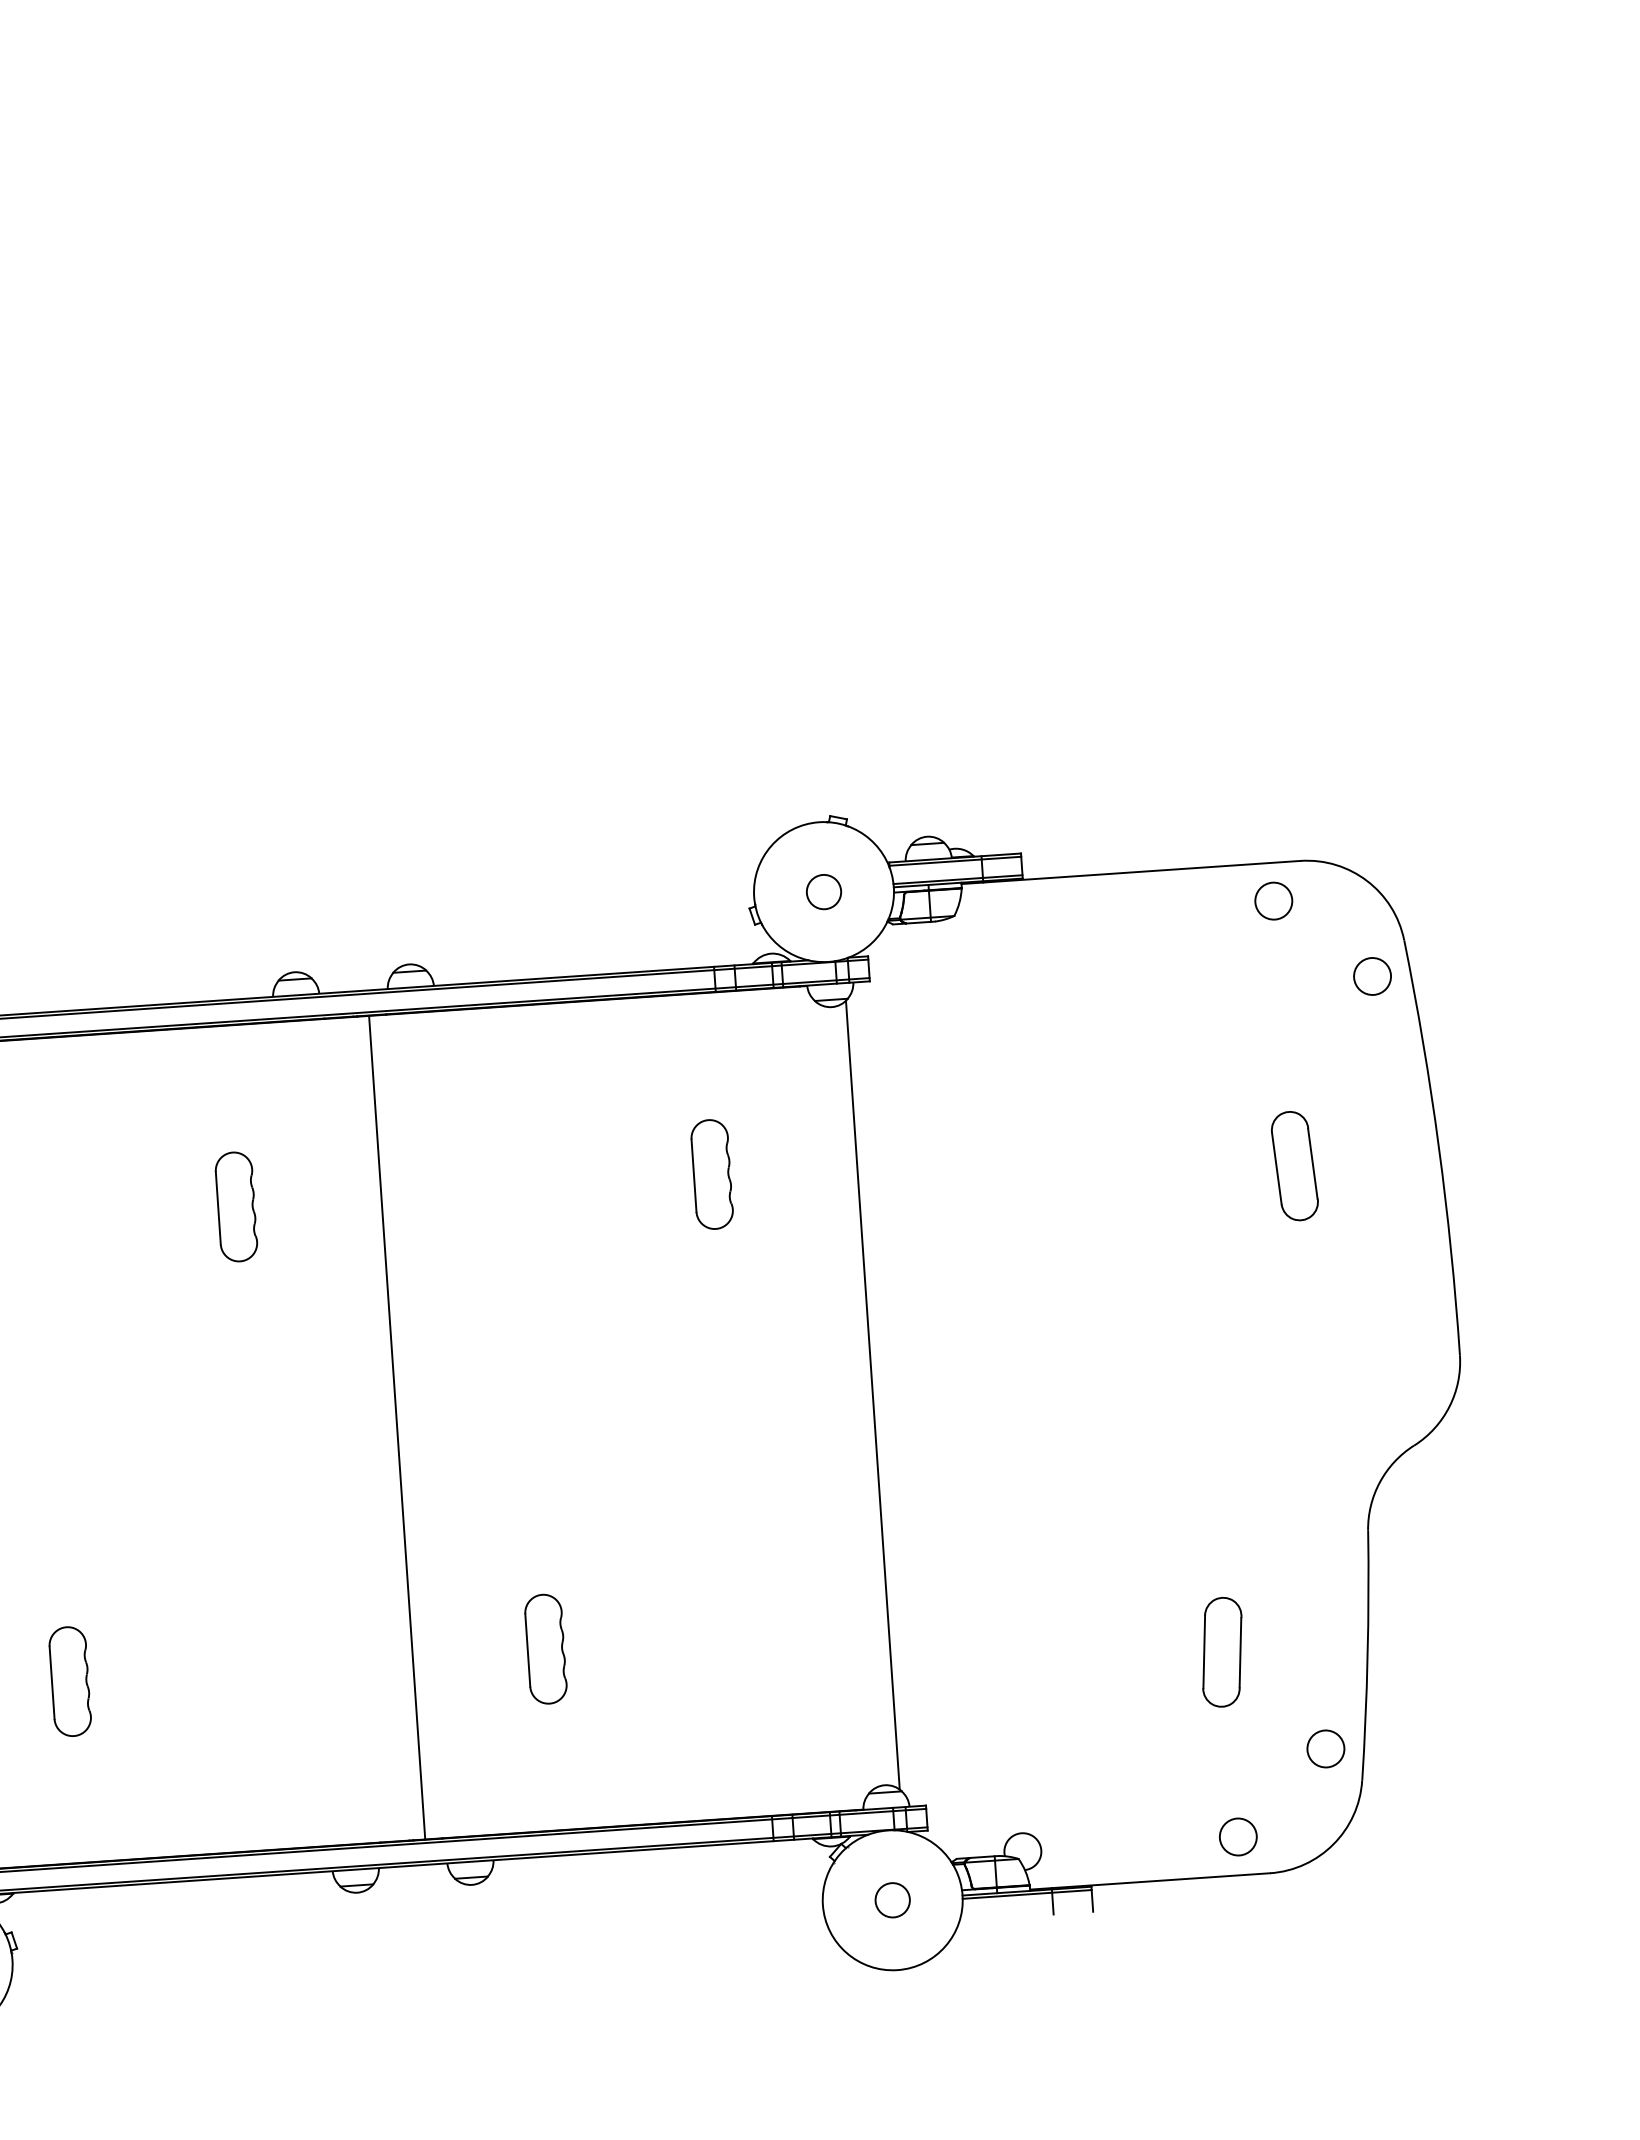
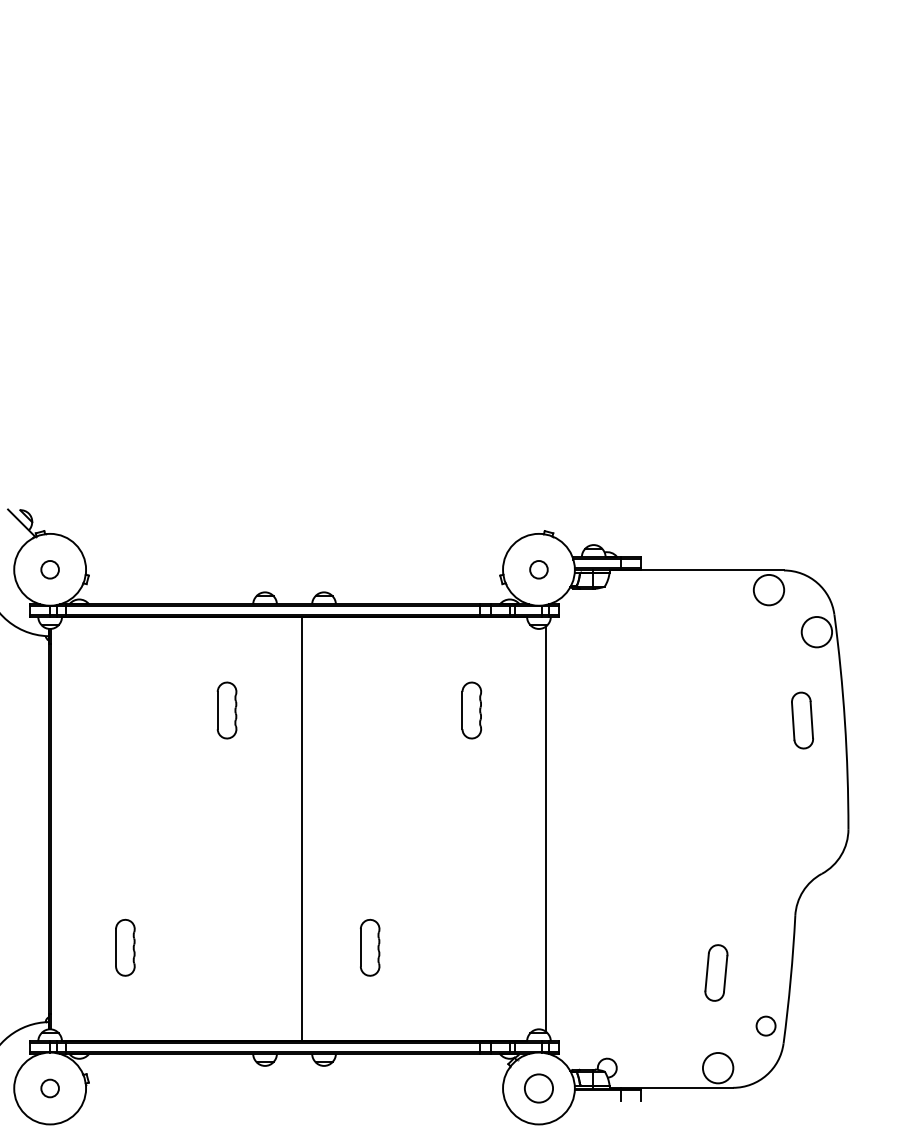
circle: (1272, 899) -> (768, 589), size x1.6
circle: (1371, 975) -> (816, 631), size x1.6
part: (1294, 1165) -> (802, 720), moved
circle: (1236, 1835) -> (717, 1067), size x1.6
circle: (891, 1900) -> (538, 1088), size x1.6

